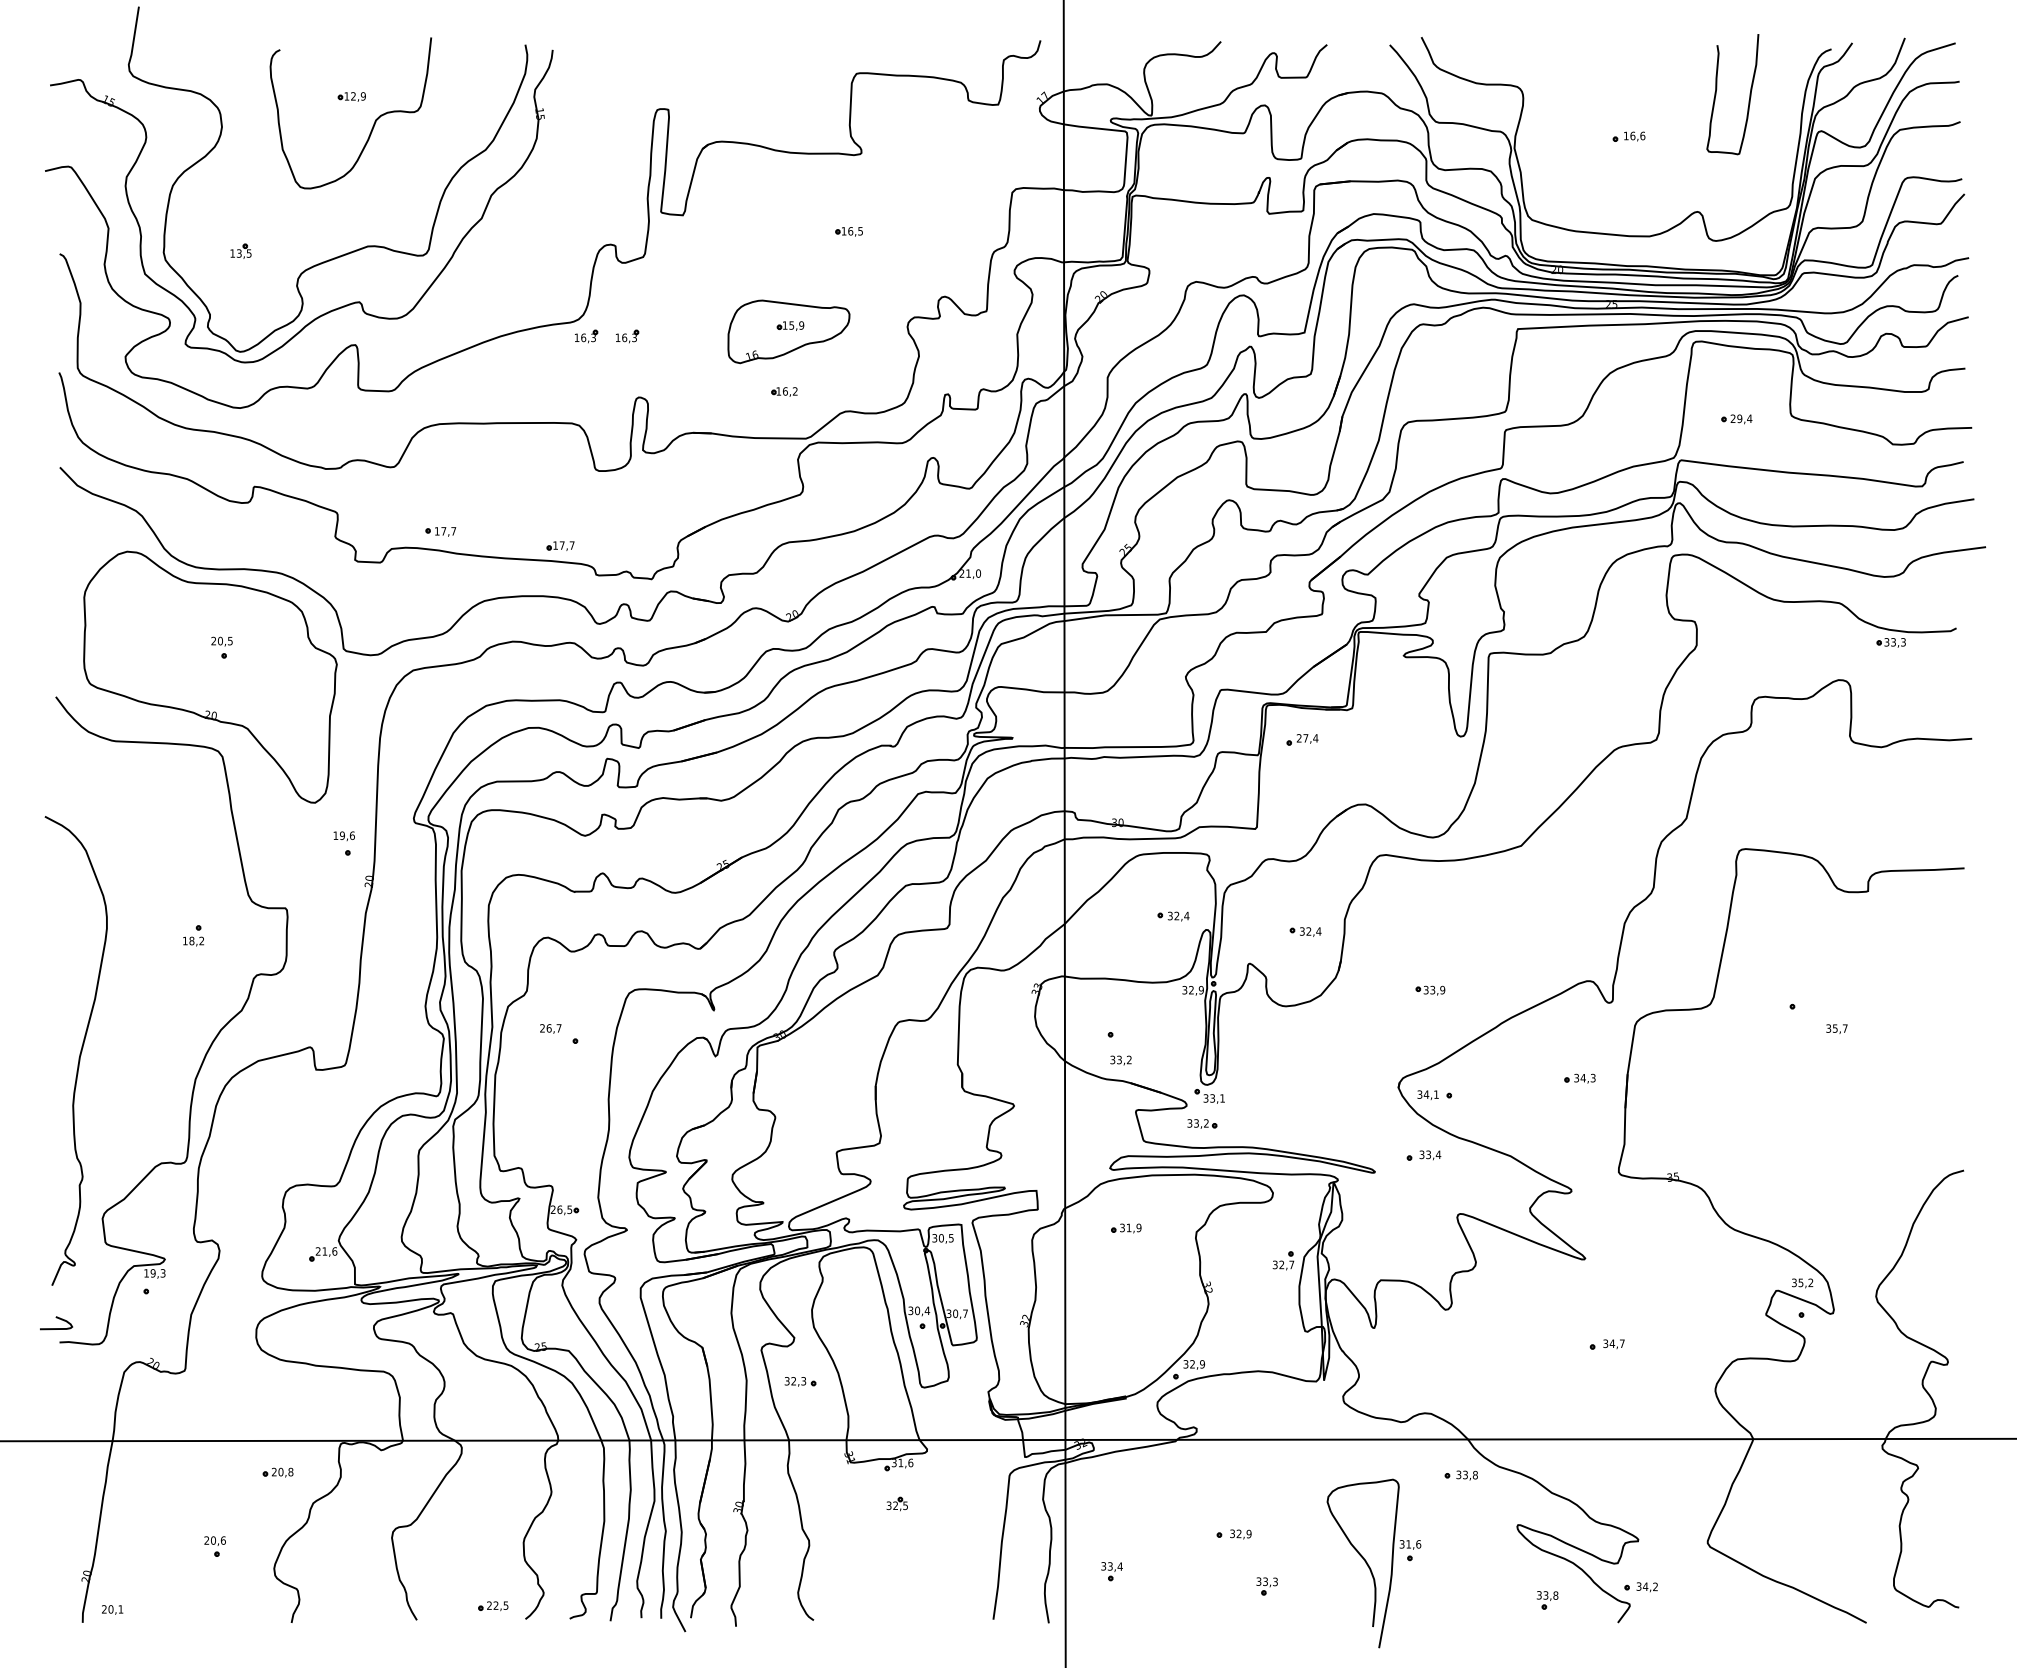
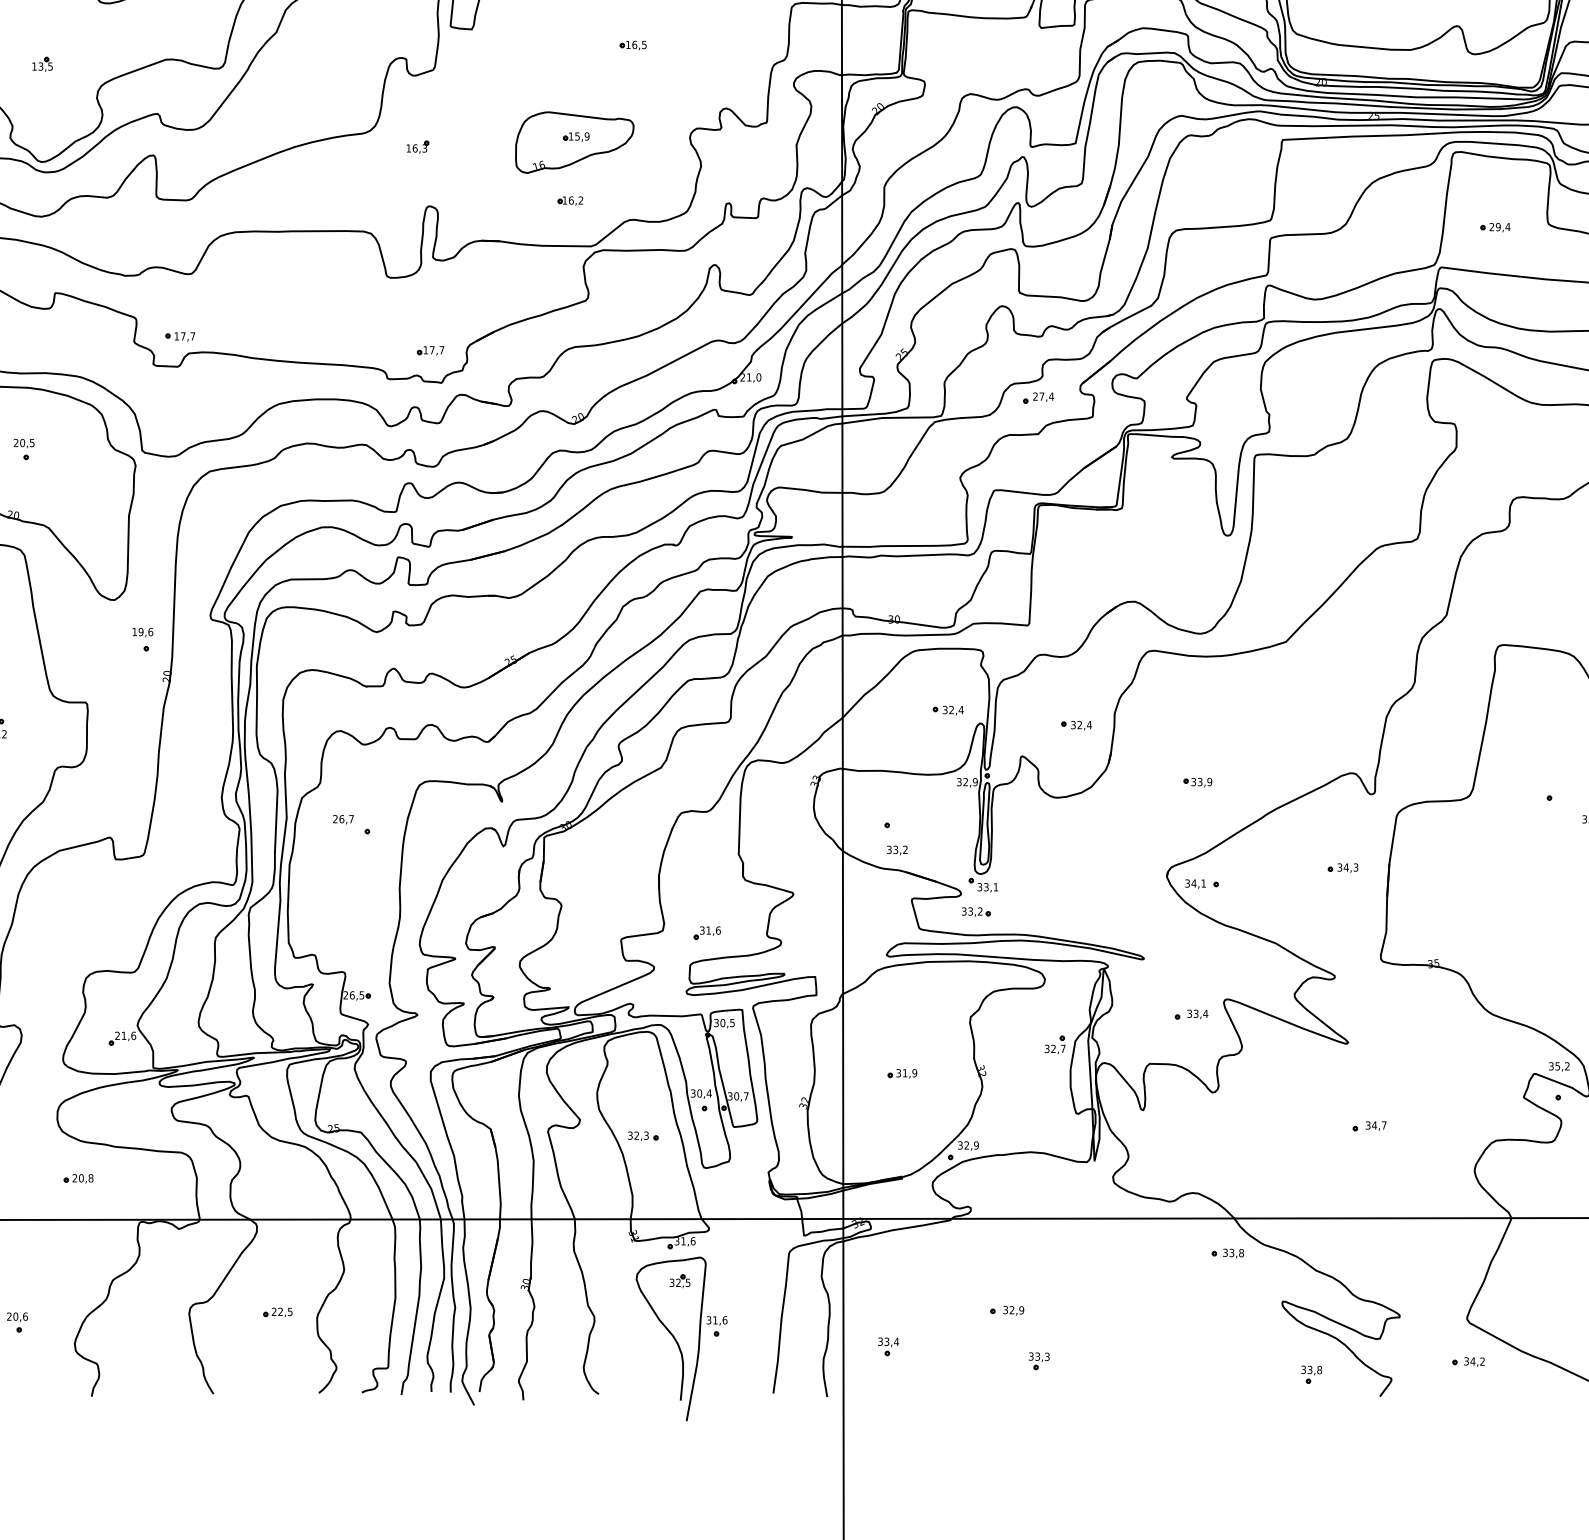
part: (586, 336) -> (378, 147), removed
part: (440, 531) -> (179, 336), moved
part: (560, 545) -> (430, 350), moved
part: (1302, 739) -> (1038, 397), moved
part: (925, 1145) -> (707, 932), added
part: (1423, 1155) -> (1191, 1014), moved
part: (1126, 1228) -> (902, 1073), moved
part: (800, 1381) -> (643, 1135), moved
part: (277, 1472) -> (78, 1178), moved
part: (1373, 1563) -> (681, 1338), moved
part: (1640, 1587) -> (1467, 1362), moved
part: (493, 1606) -> (278, 1312), moved

